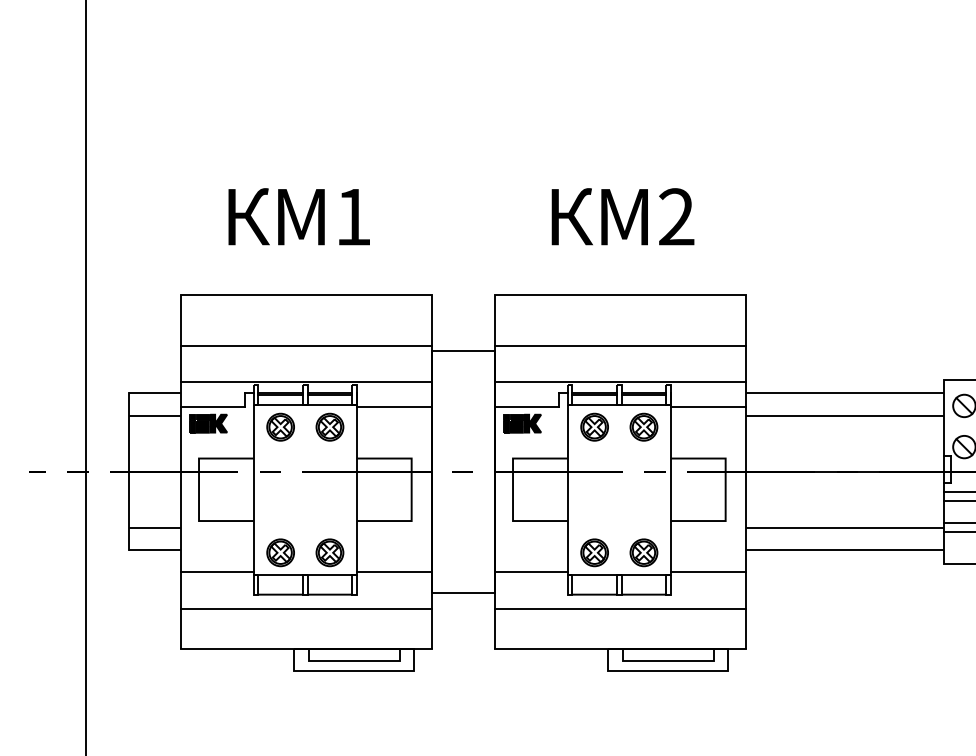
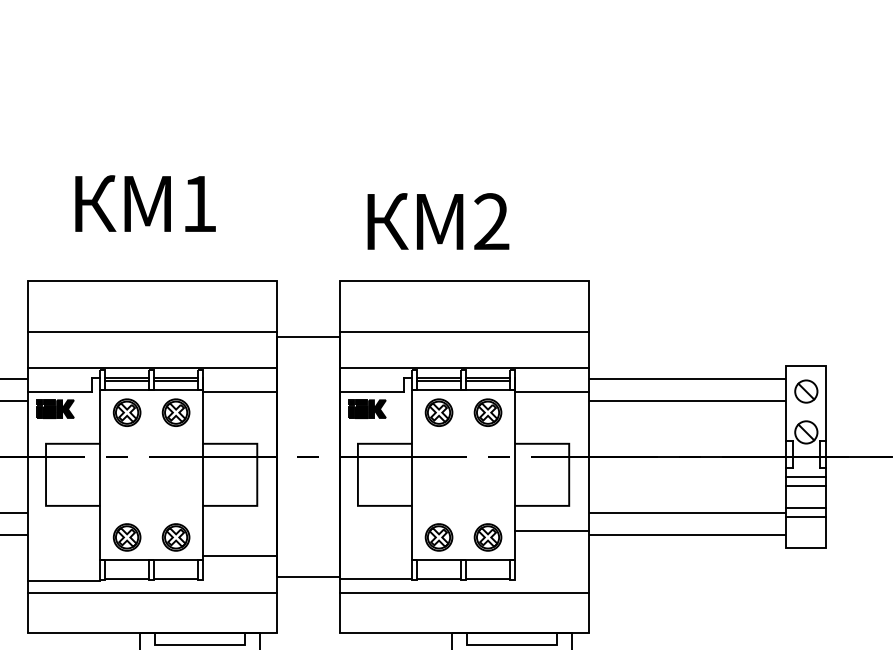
text: (622, 216) -> (437, 221), moved
line: (216, 571) -> (63, 580), moved
line: (530, 571) -> (375, 578), moved
line: (707, 571) -> (551, 531), moved

